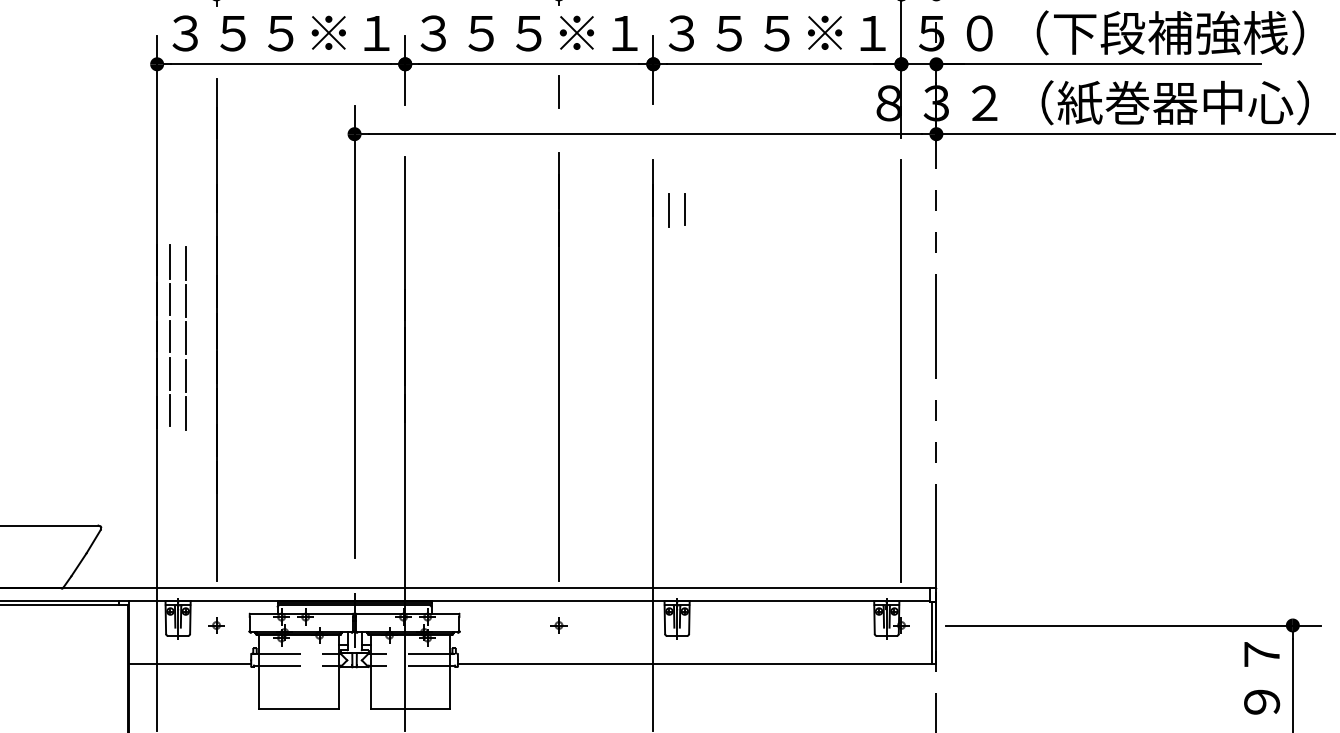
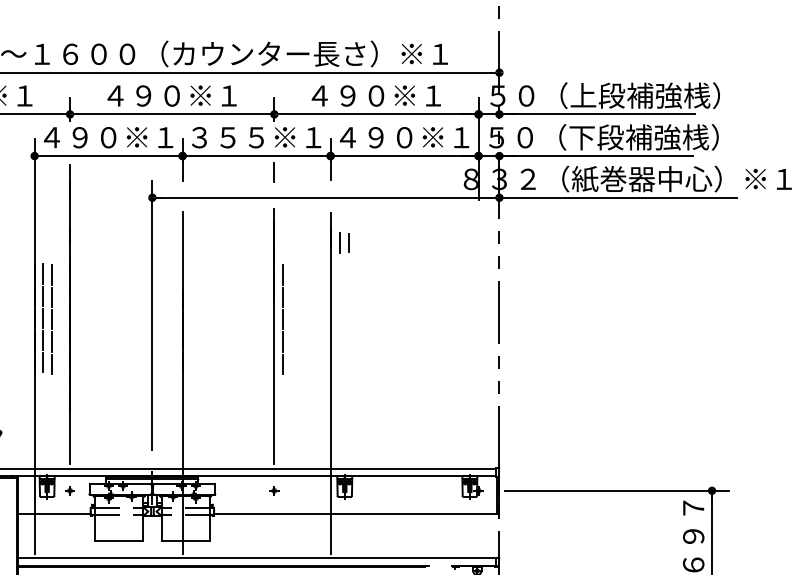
text: (232, 33) -> (79, 137), ３５５※１ -> ４９０※１
text: (728, 33) -> (375, 137), ３５５※１ -> ４９０※１
line: (572, 338) -> (282, 319), added
line: (901, 370) -> (478, 338), removed

